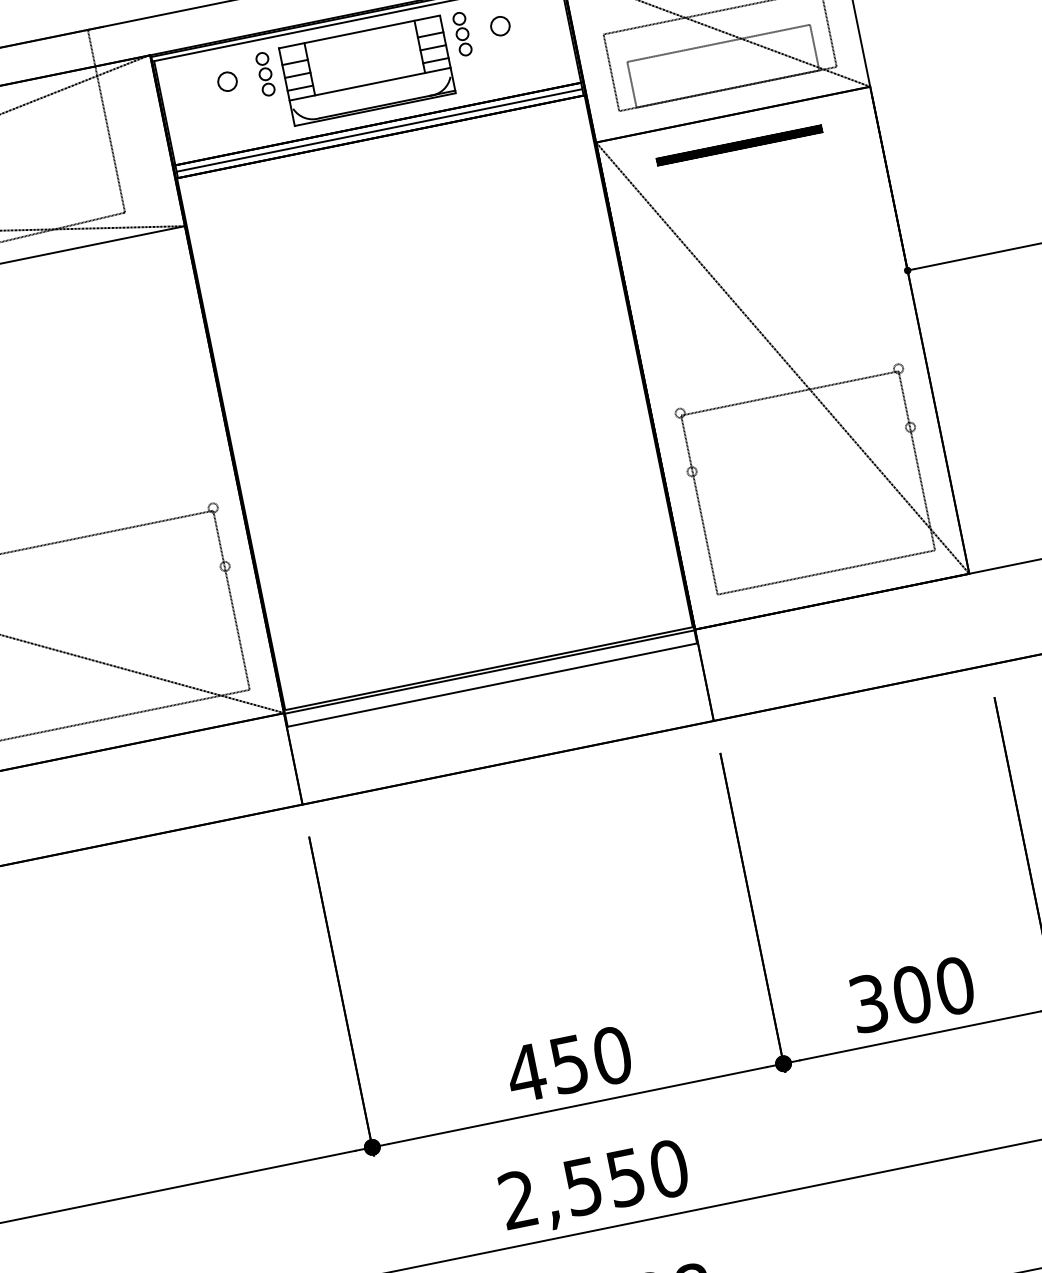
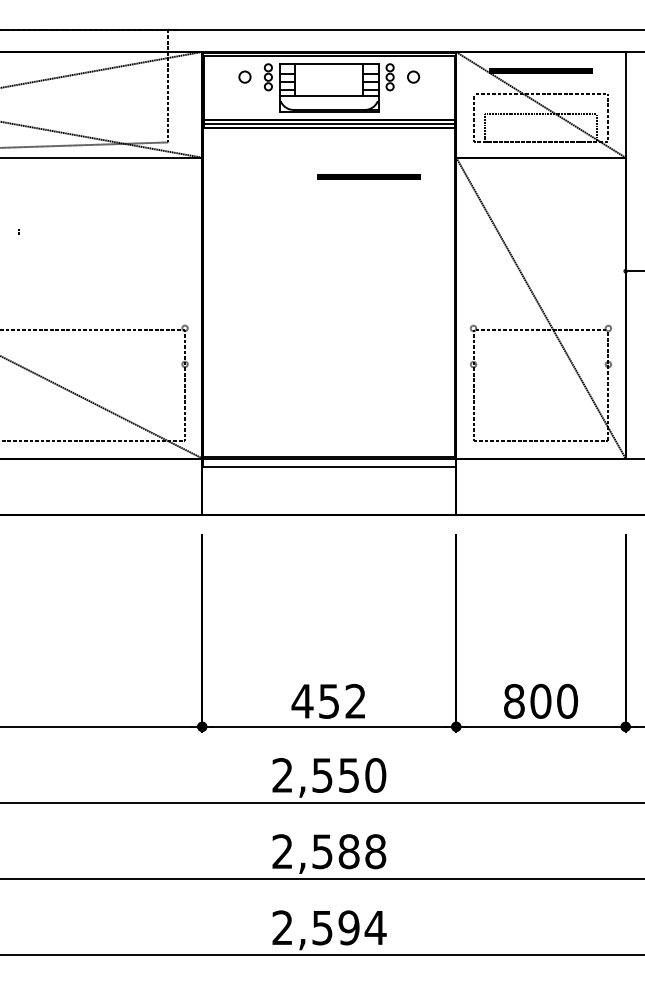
part: (738, 145) -> (368, 176), moved
text: (869, 1003) -> (514, 701), 300 -> 800
text: (611, 1054) -> (355, 700), 450 -> 452

